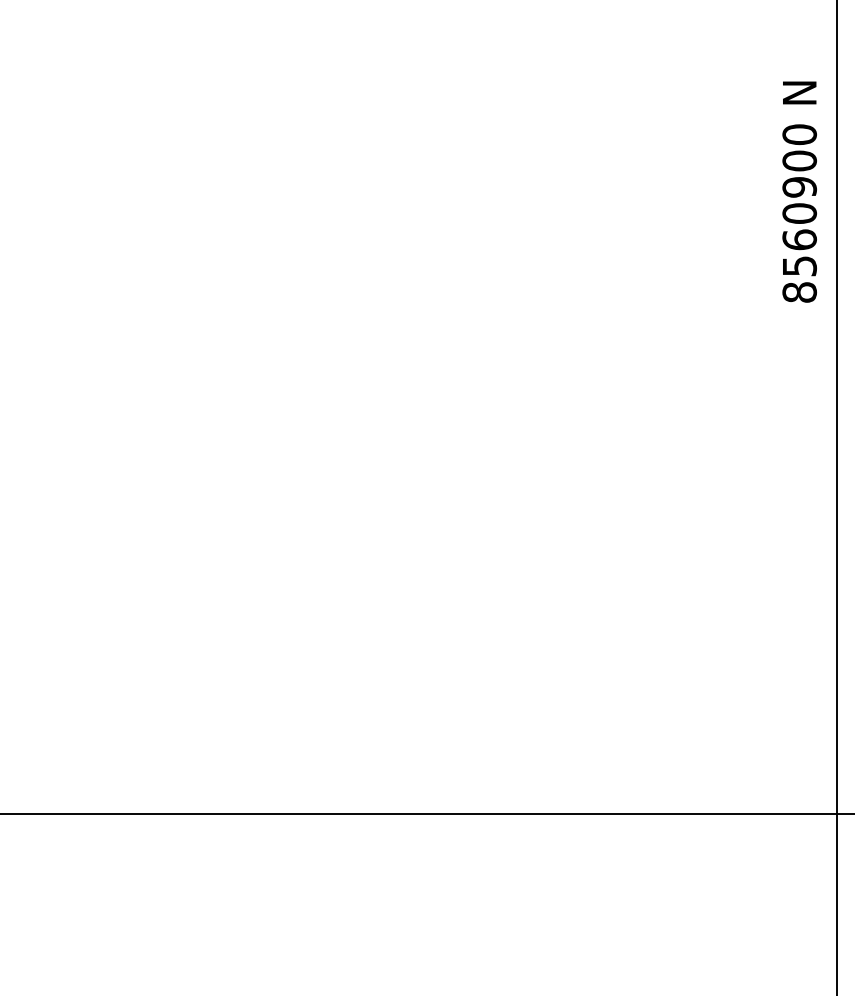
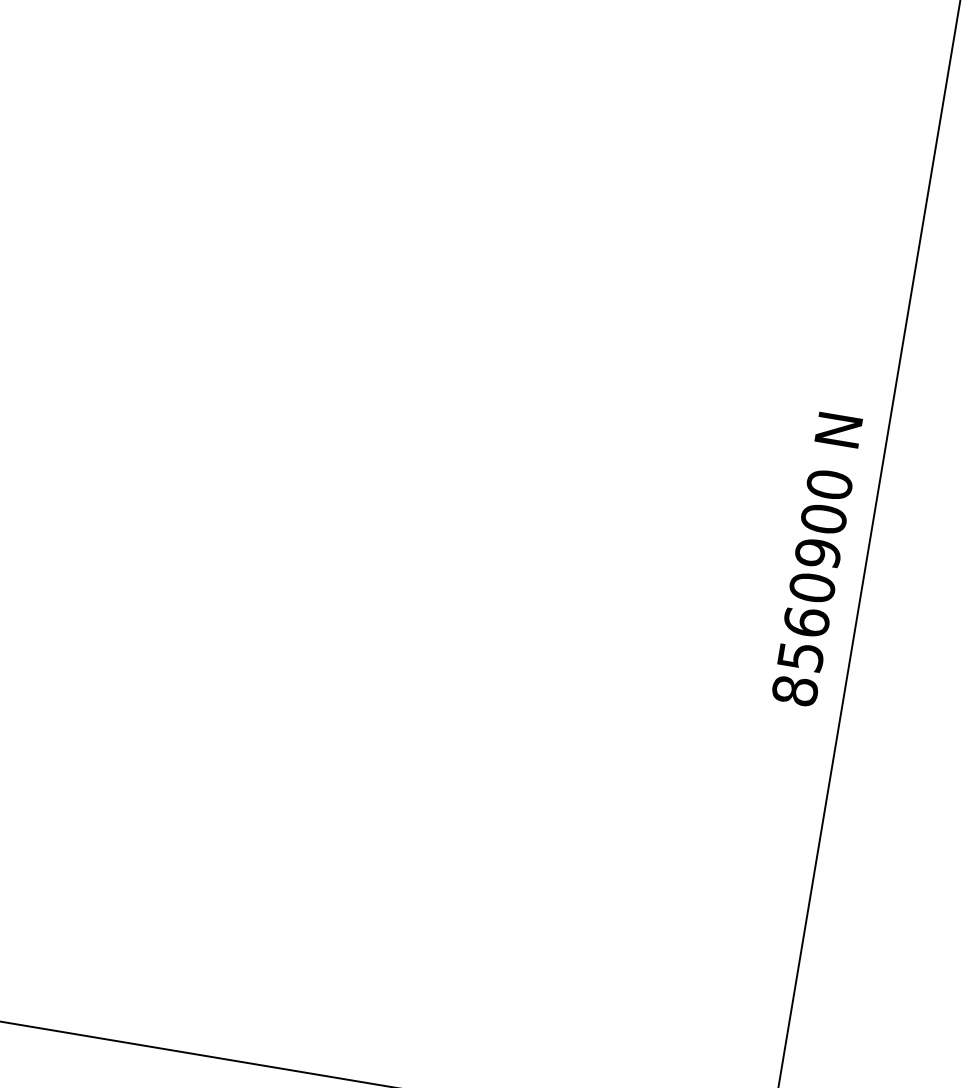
text: (799, 191) -> (816, 558), moved

